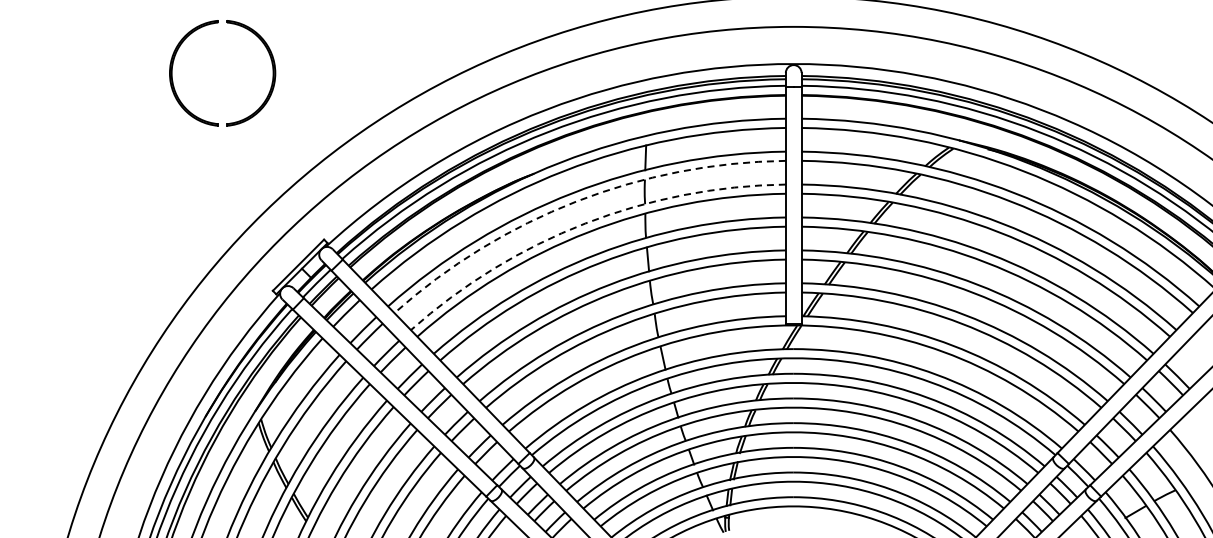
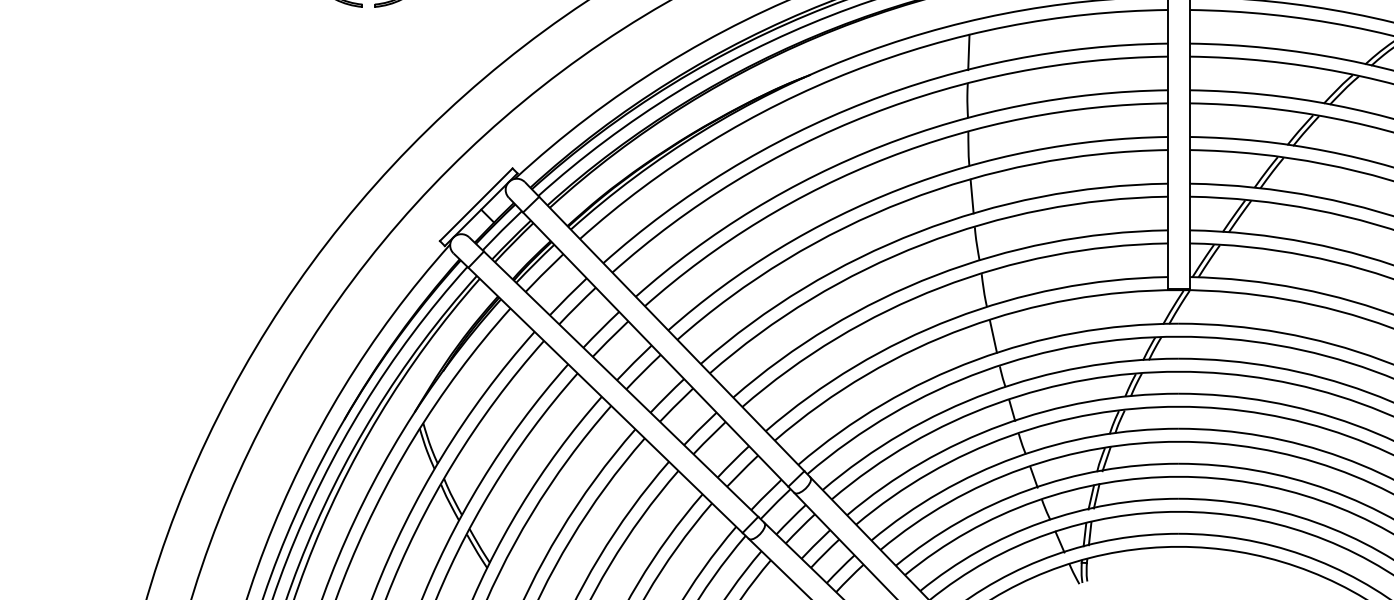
arc: (576, 201) -> (870, 114), dashed -> solid
arc: (585, 223) -> (883, 145), dashed -> solid

